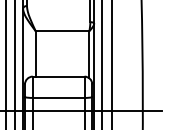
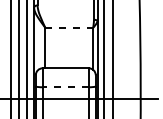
line: (62, 30) -> (69, 27), solid -> dashed
line: (58, 98) -> (65, 87), solid -> dashed

